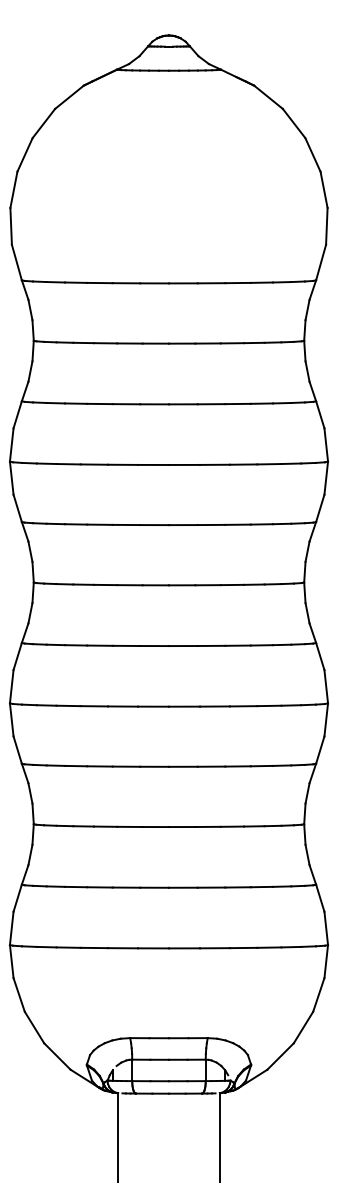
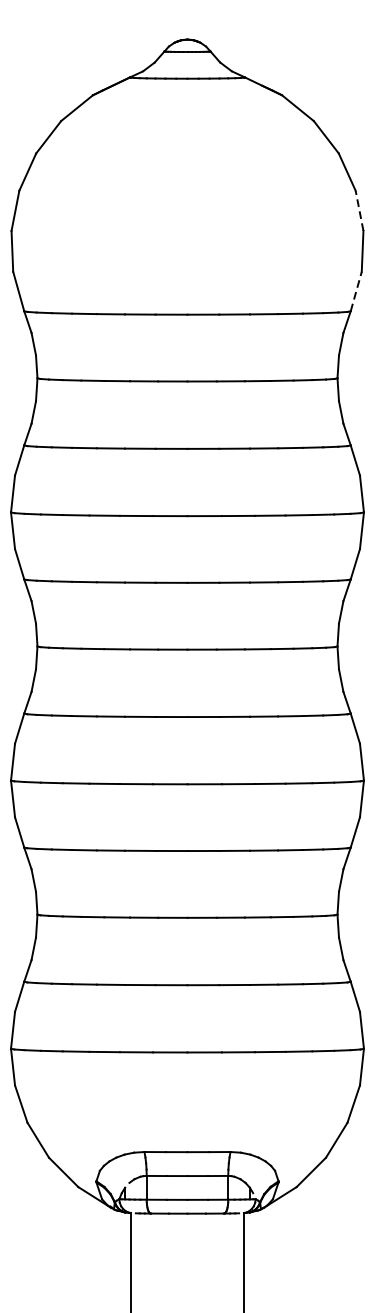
line: (323, 189) -> (358, 210), solid -> dashed
line: (321, 262) -> (356, 291), solid -> dashed

